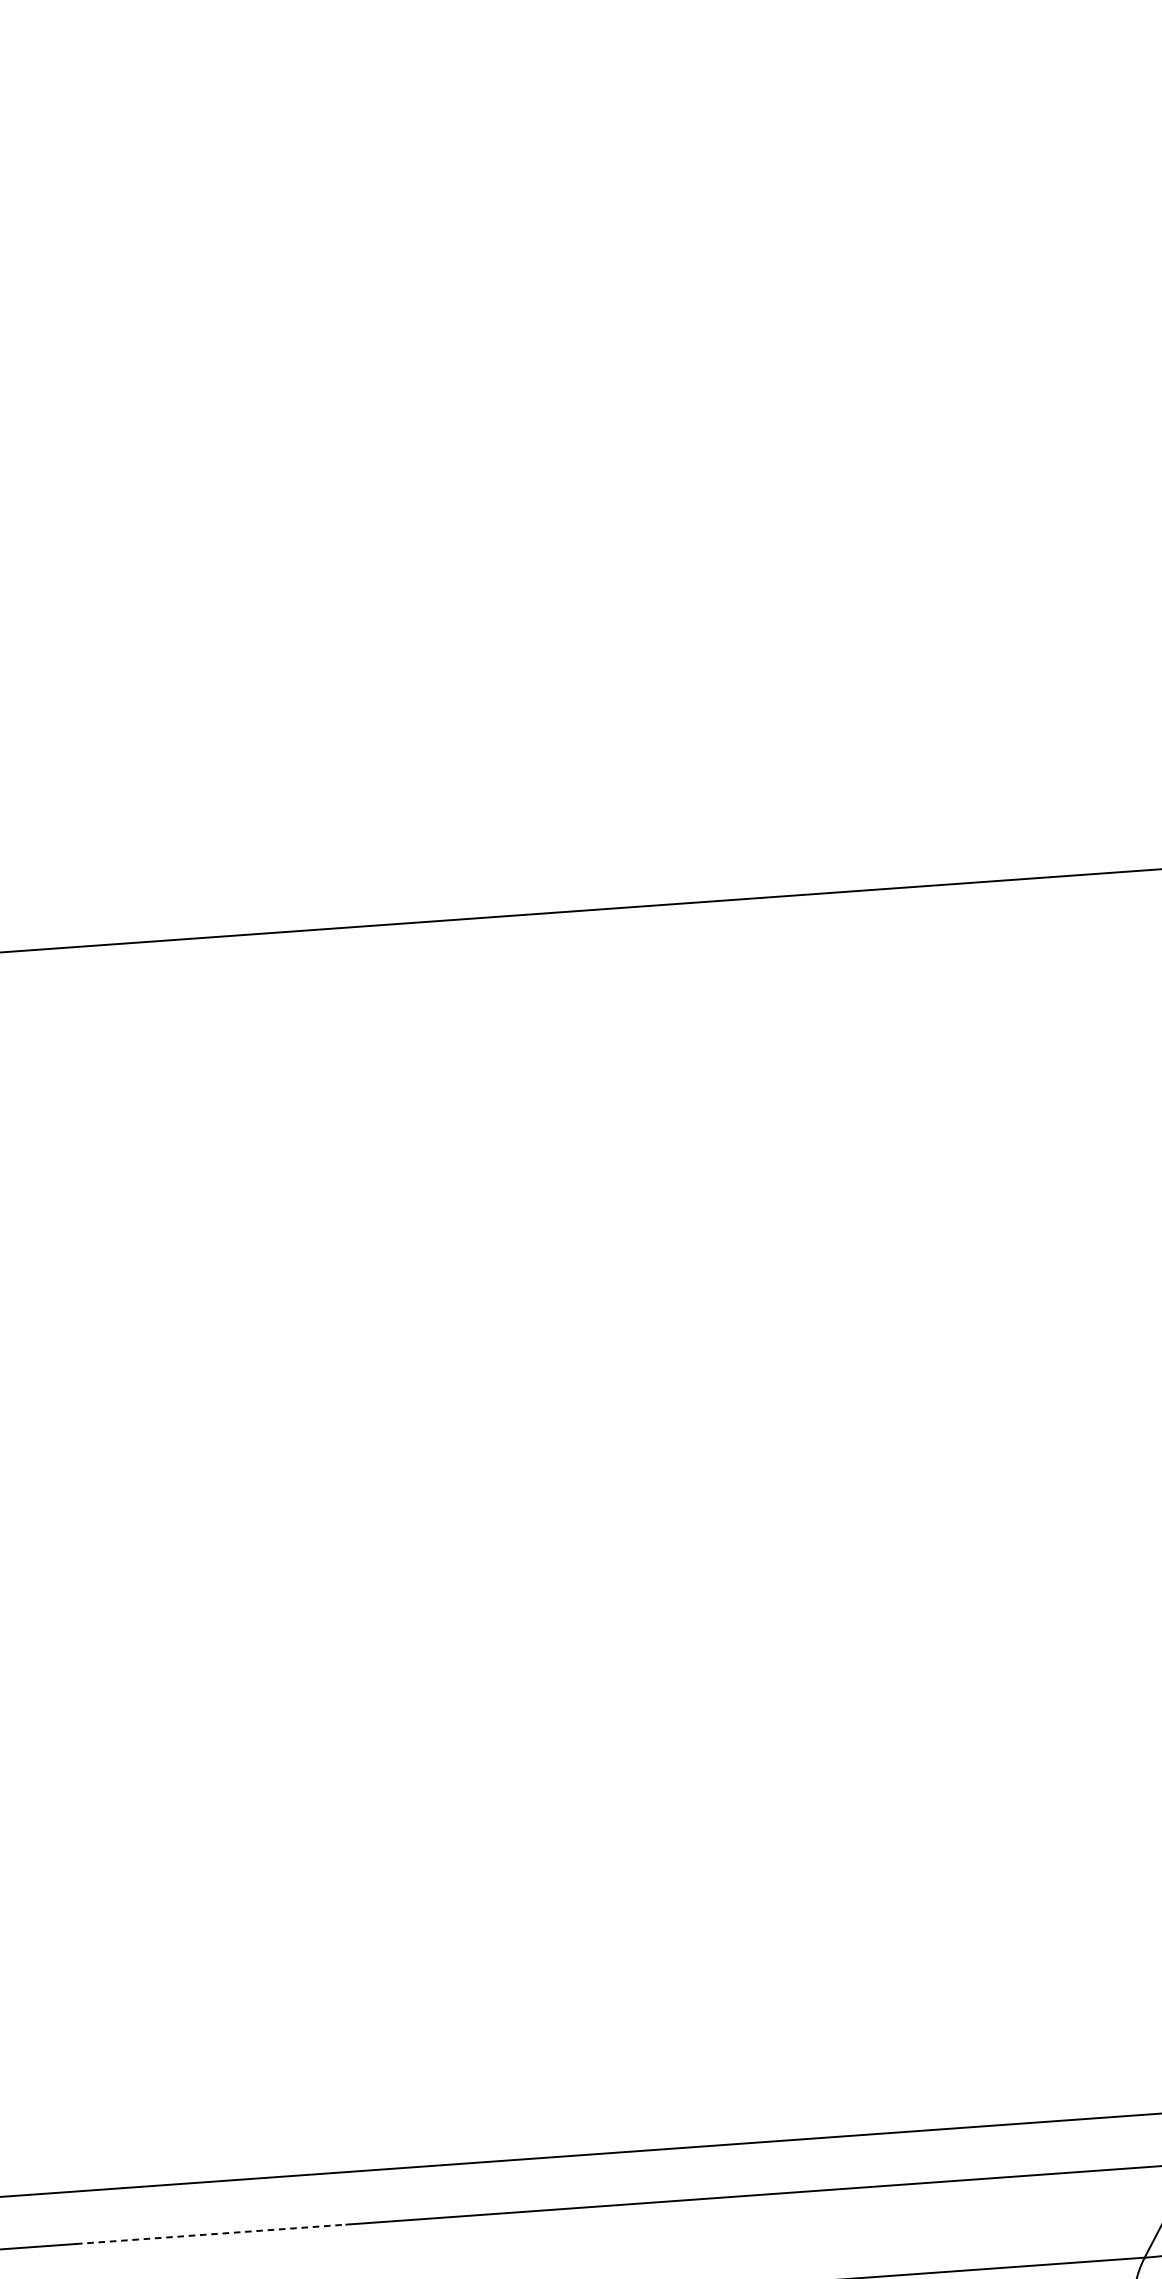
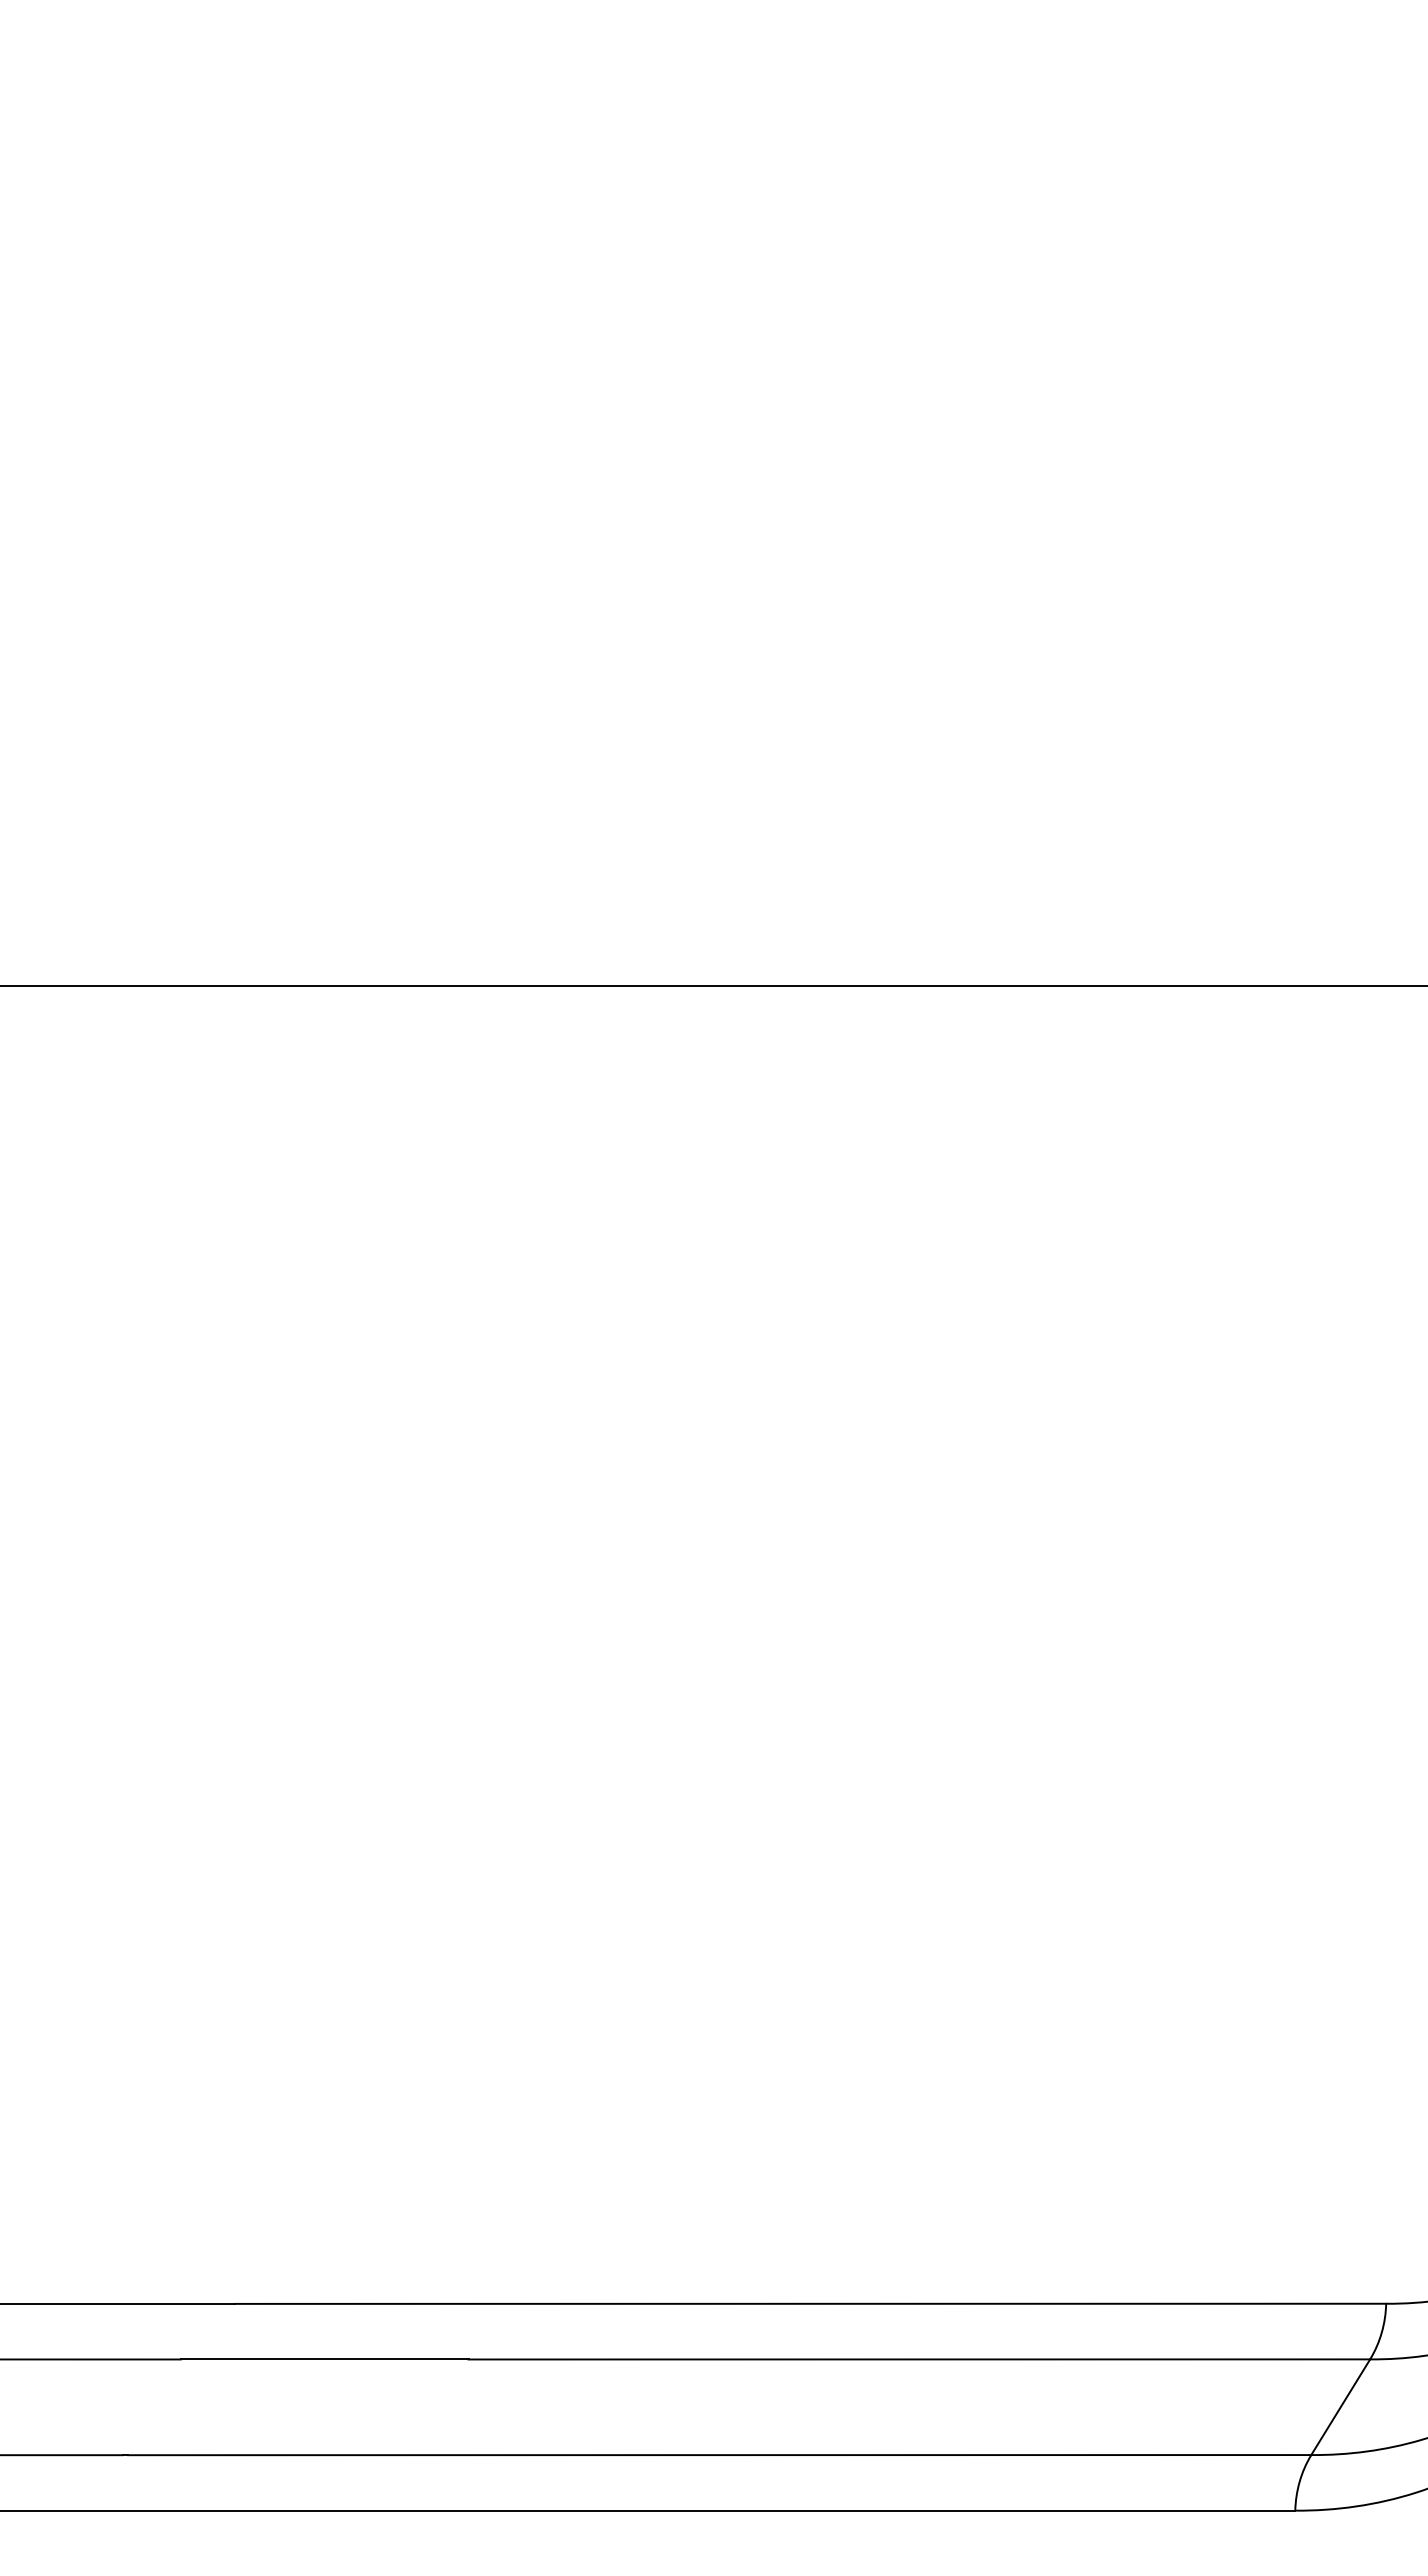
line: (210, 2234) -> (324, 2359), dashed -> solid

